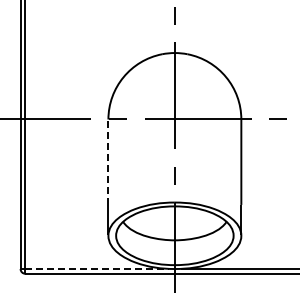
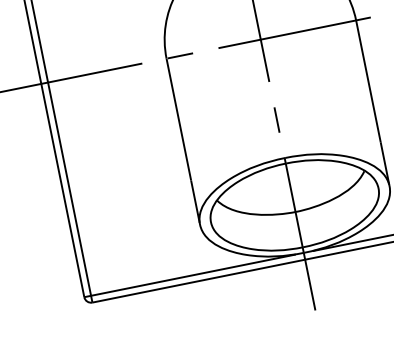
line: (108, 162) -> (179, 119), dashed -> solid
line: (97, 269) -> (194, 275), dashed -> solid

